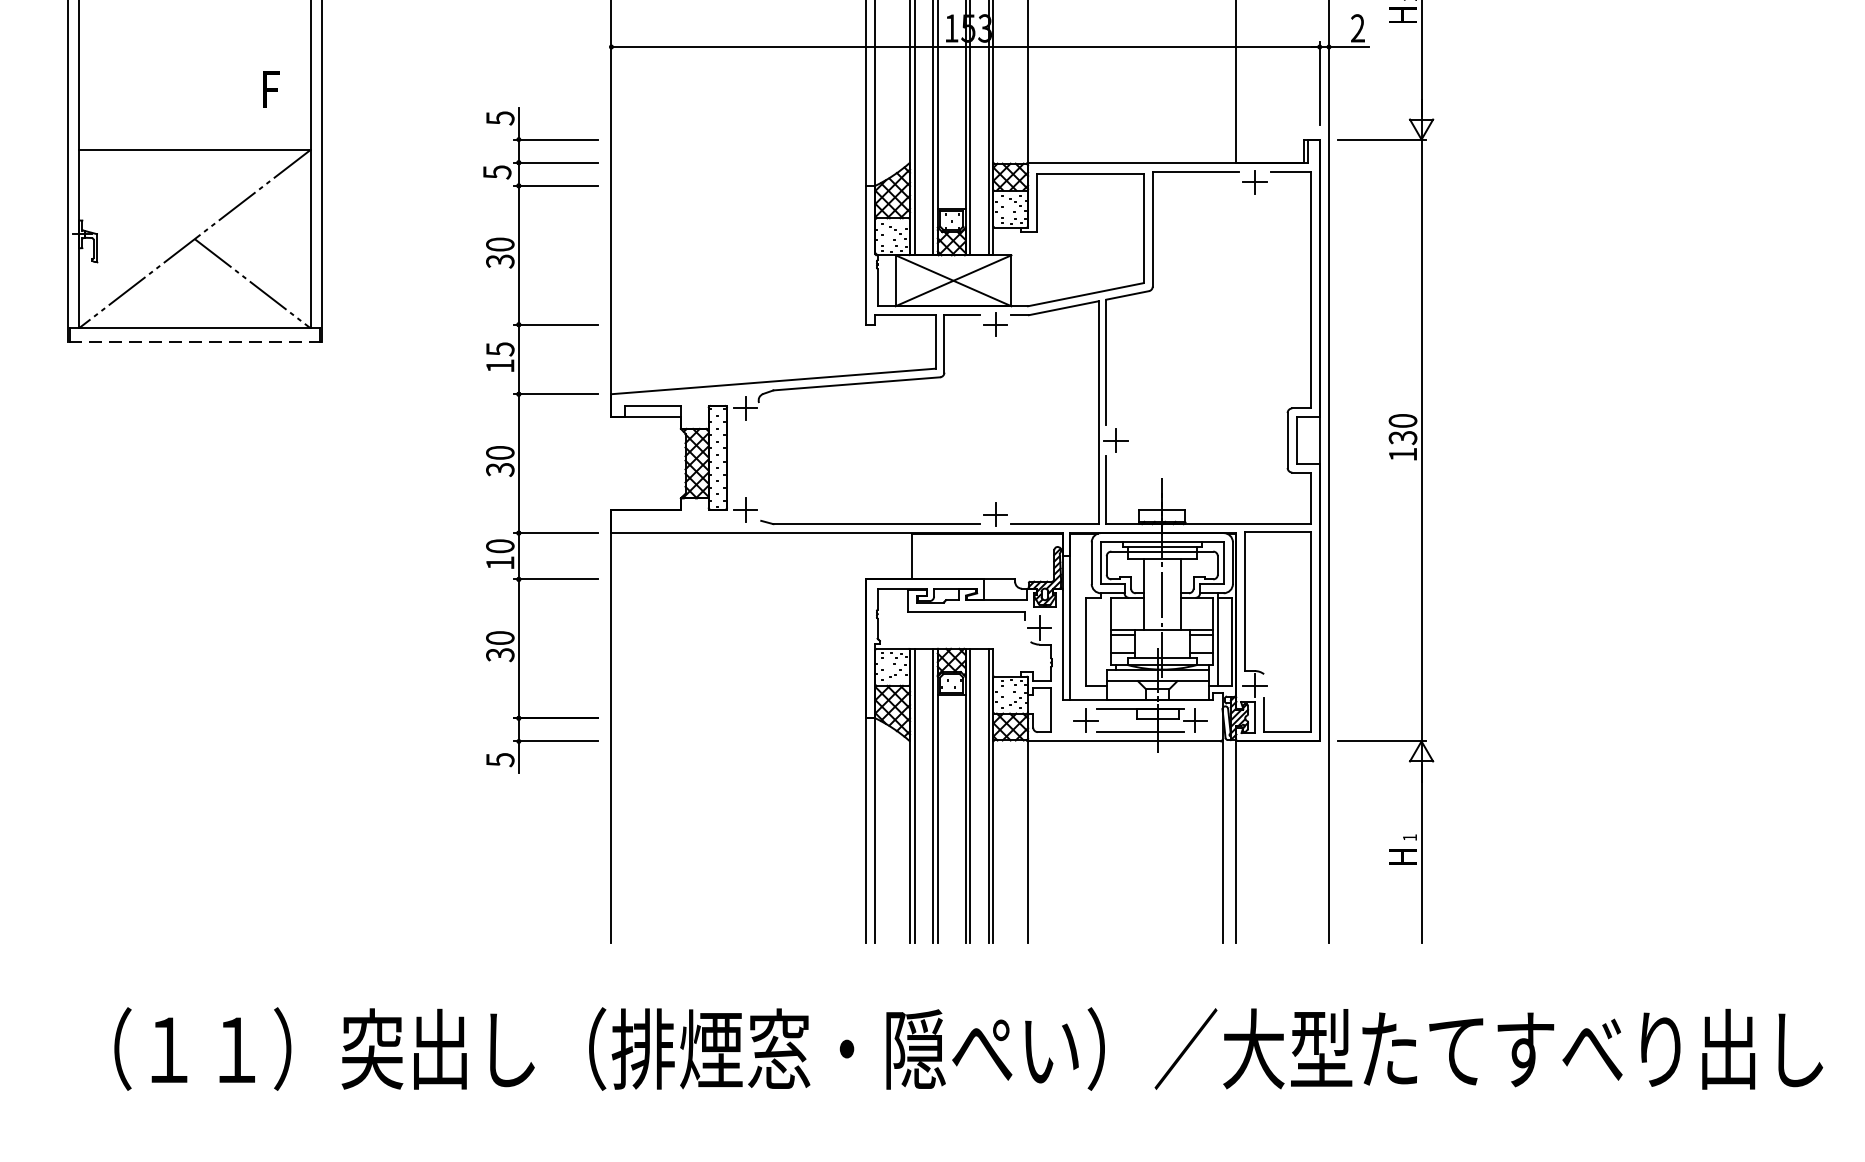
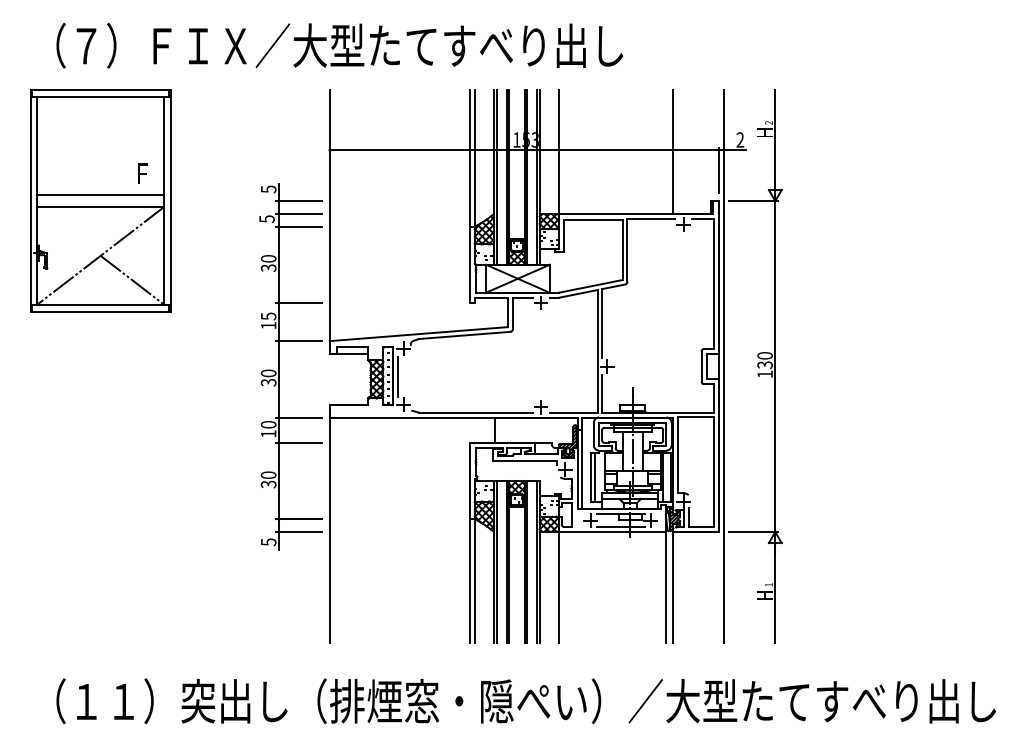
line: (194, 129) -> (100, 195), added
line: (194, 342) -> (100, 312), dashed -> solid
line: (736, 458) -> (398, 376), added
line: (1092, 642) -> (594, 477), added

